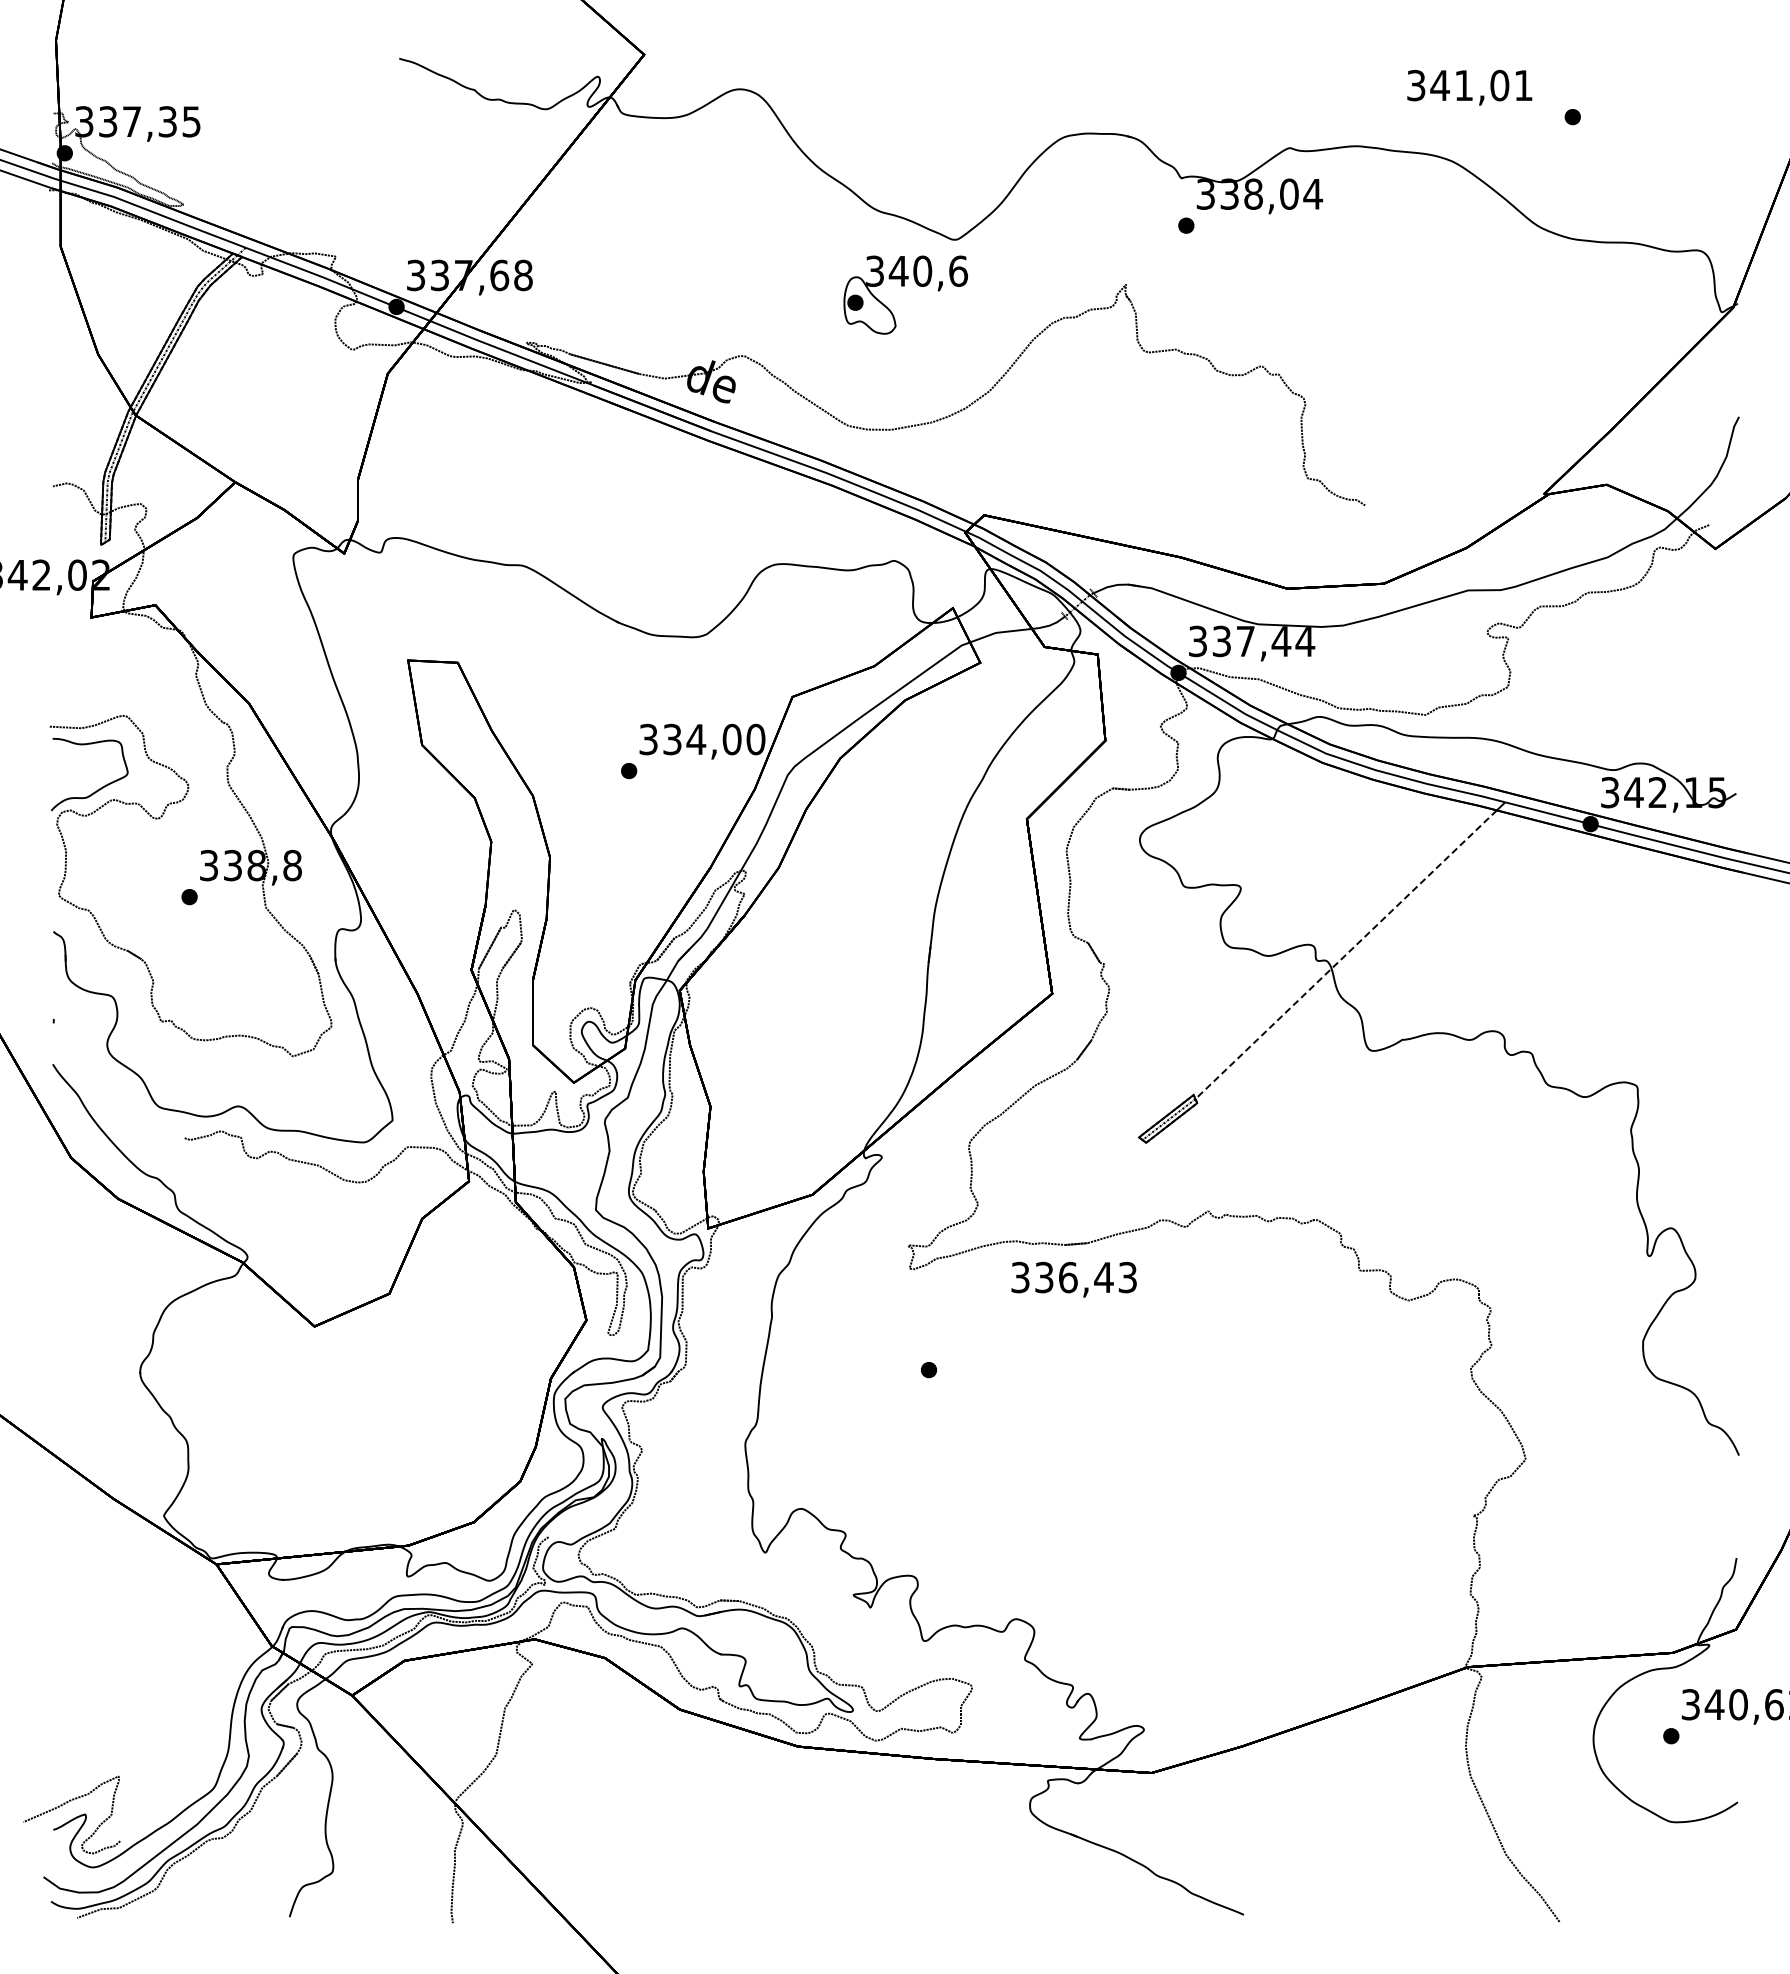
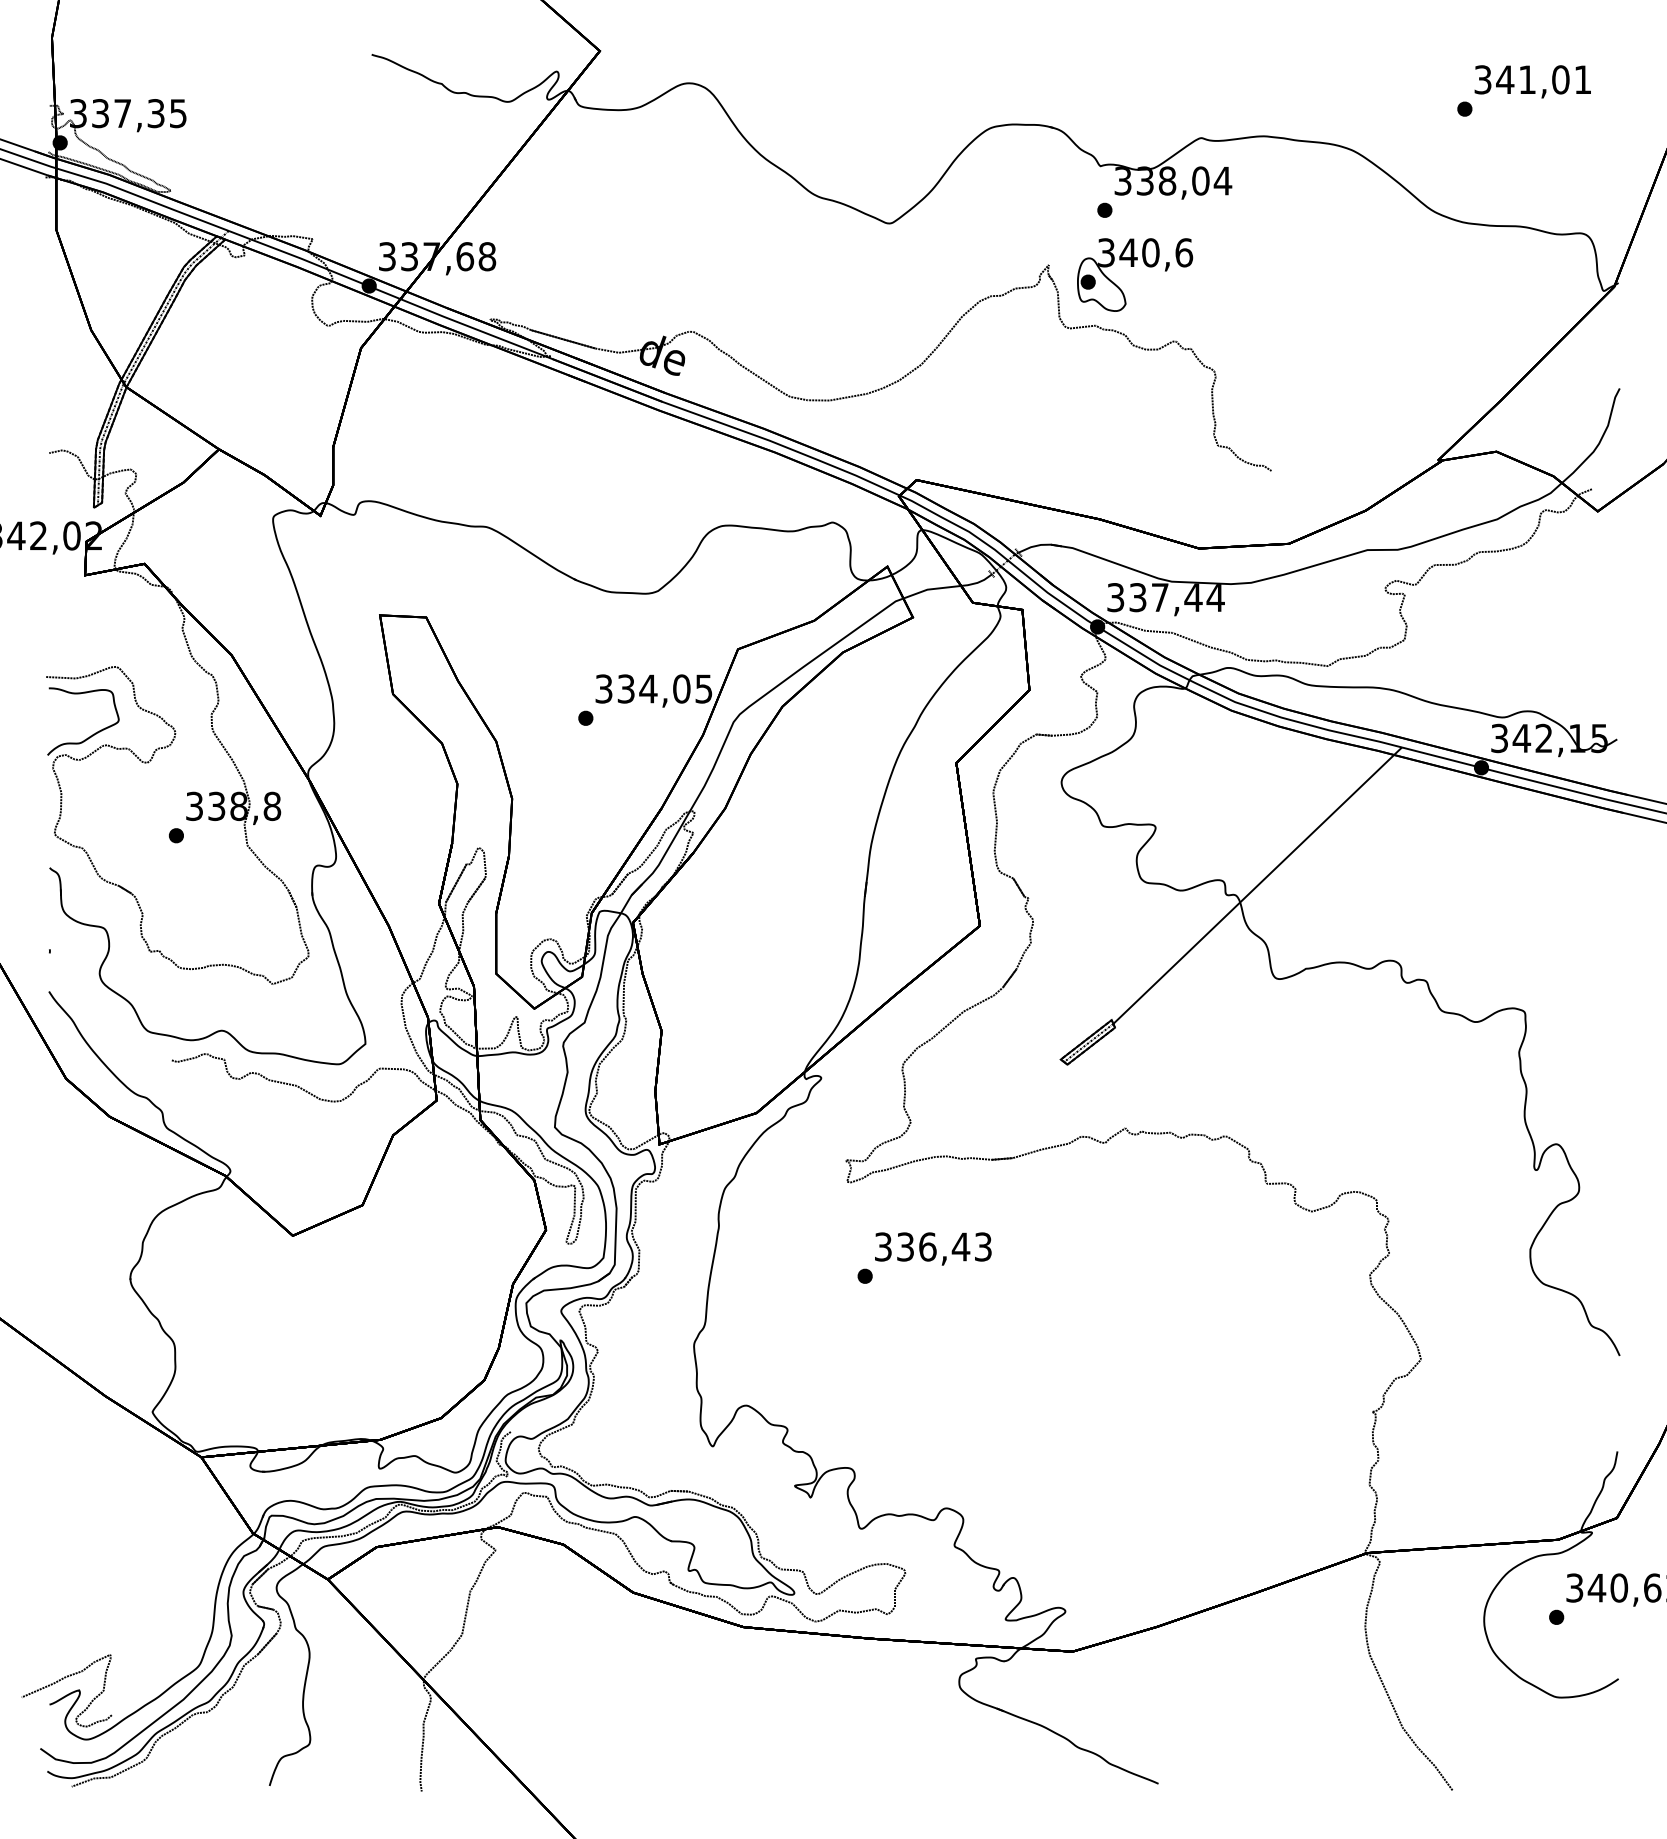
text: (1469, 87) -> (1532, 81), moved
part: (904, 286) -> (1133, 266), moved
text: (755, 739) -> (703, 688), 334,00 -> 334,05
line: (1346, 954) -> (1254, 889), dashed -> solid
text: (1073, 1279) -> (932, 1248), moved

